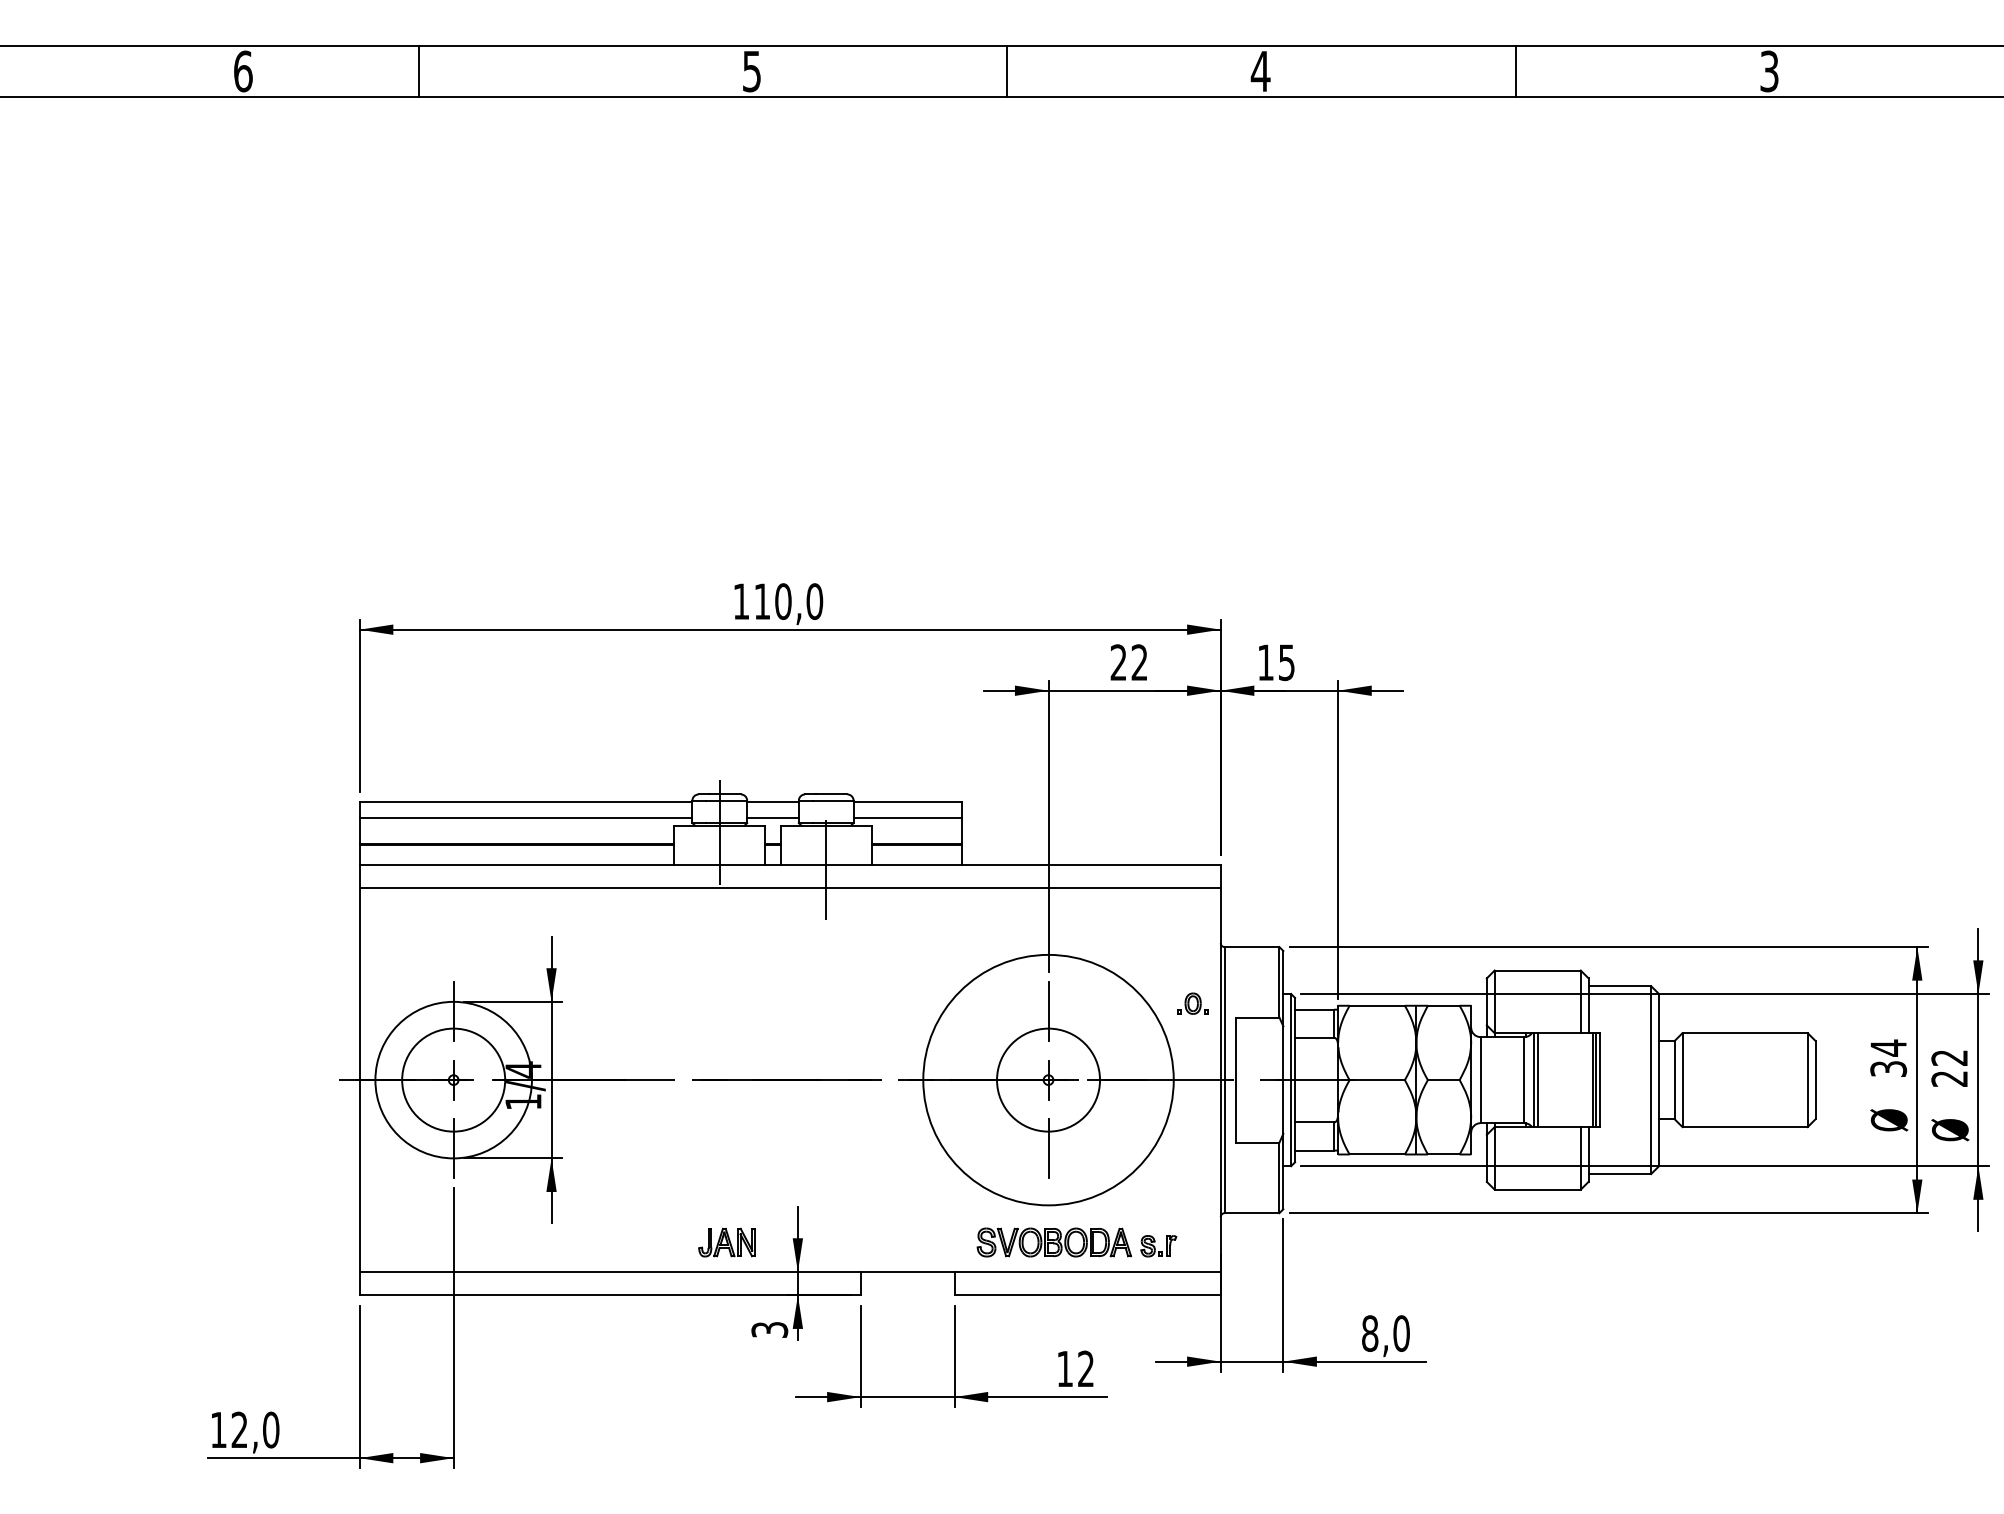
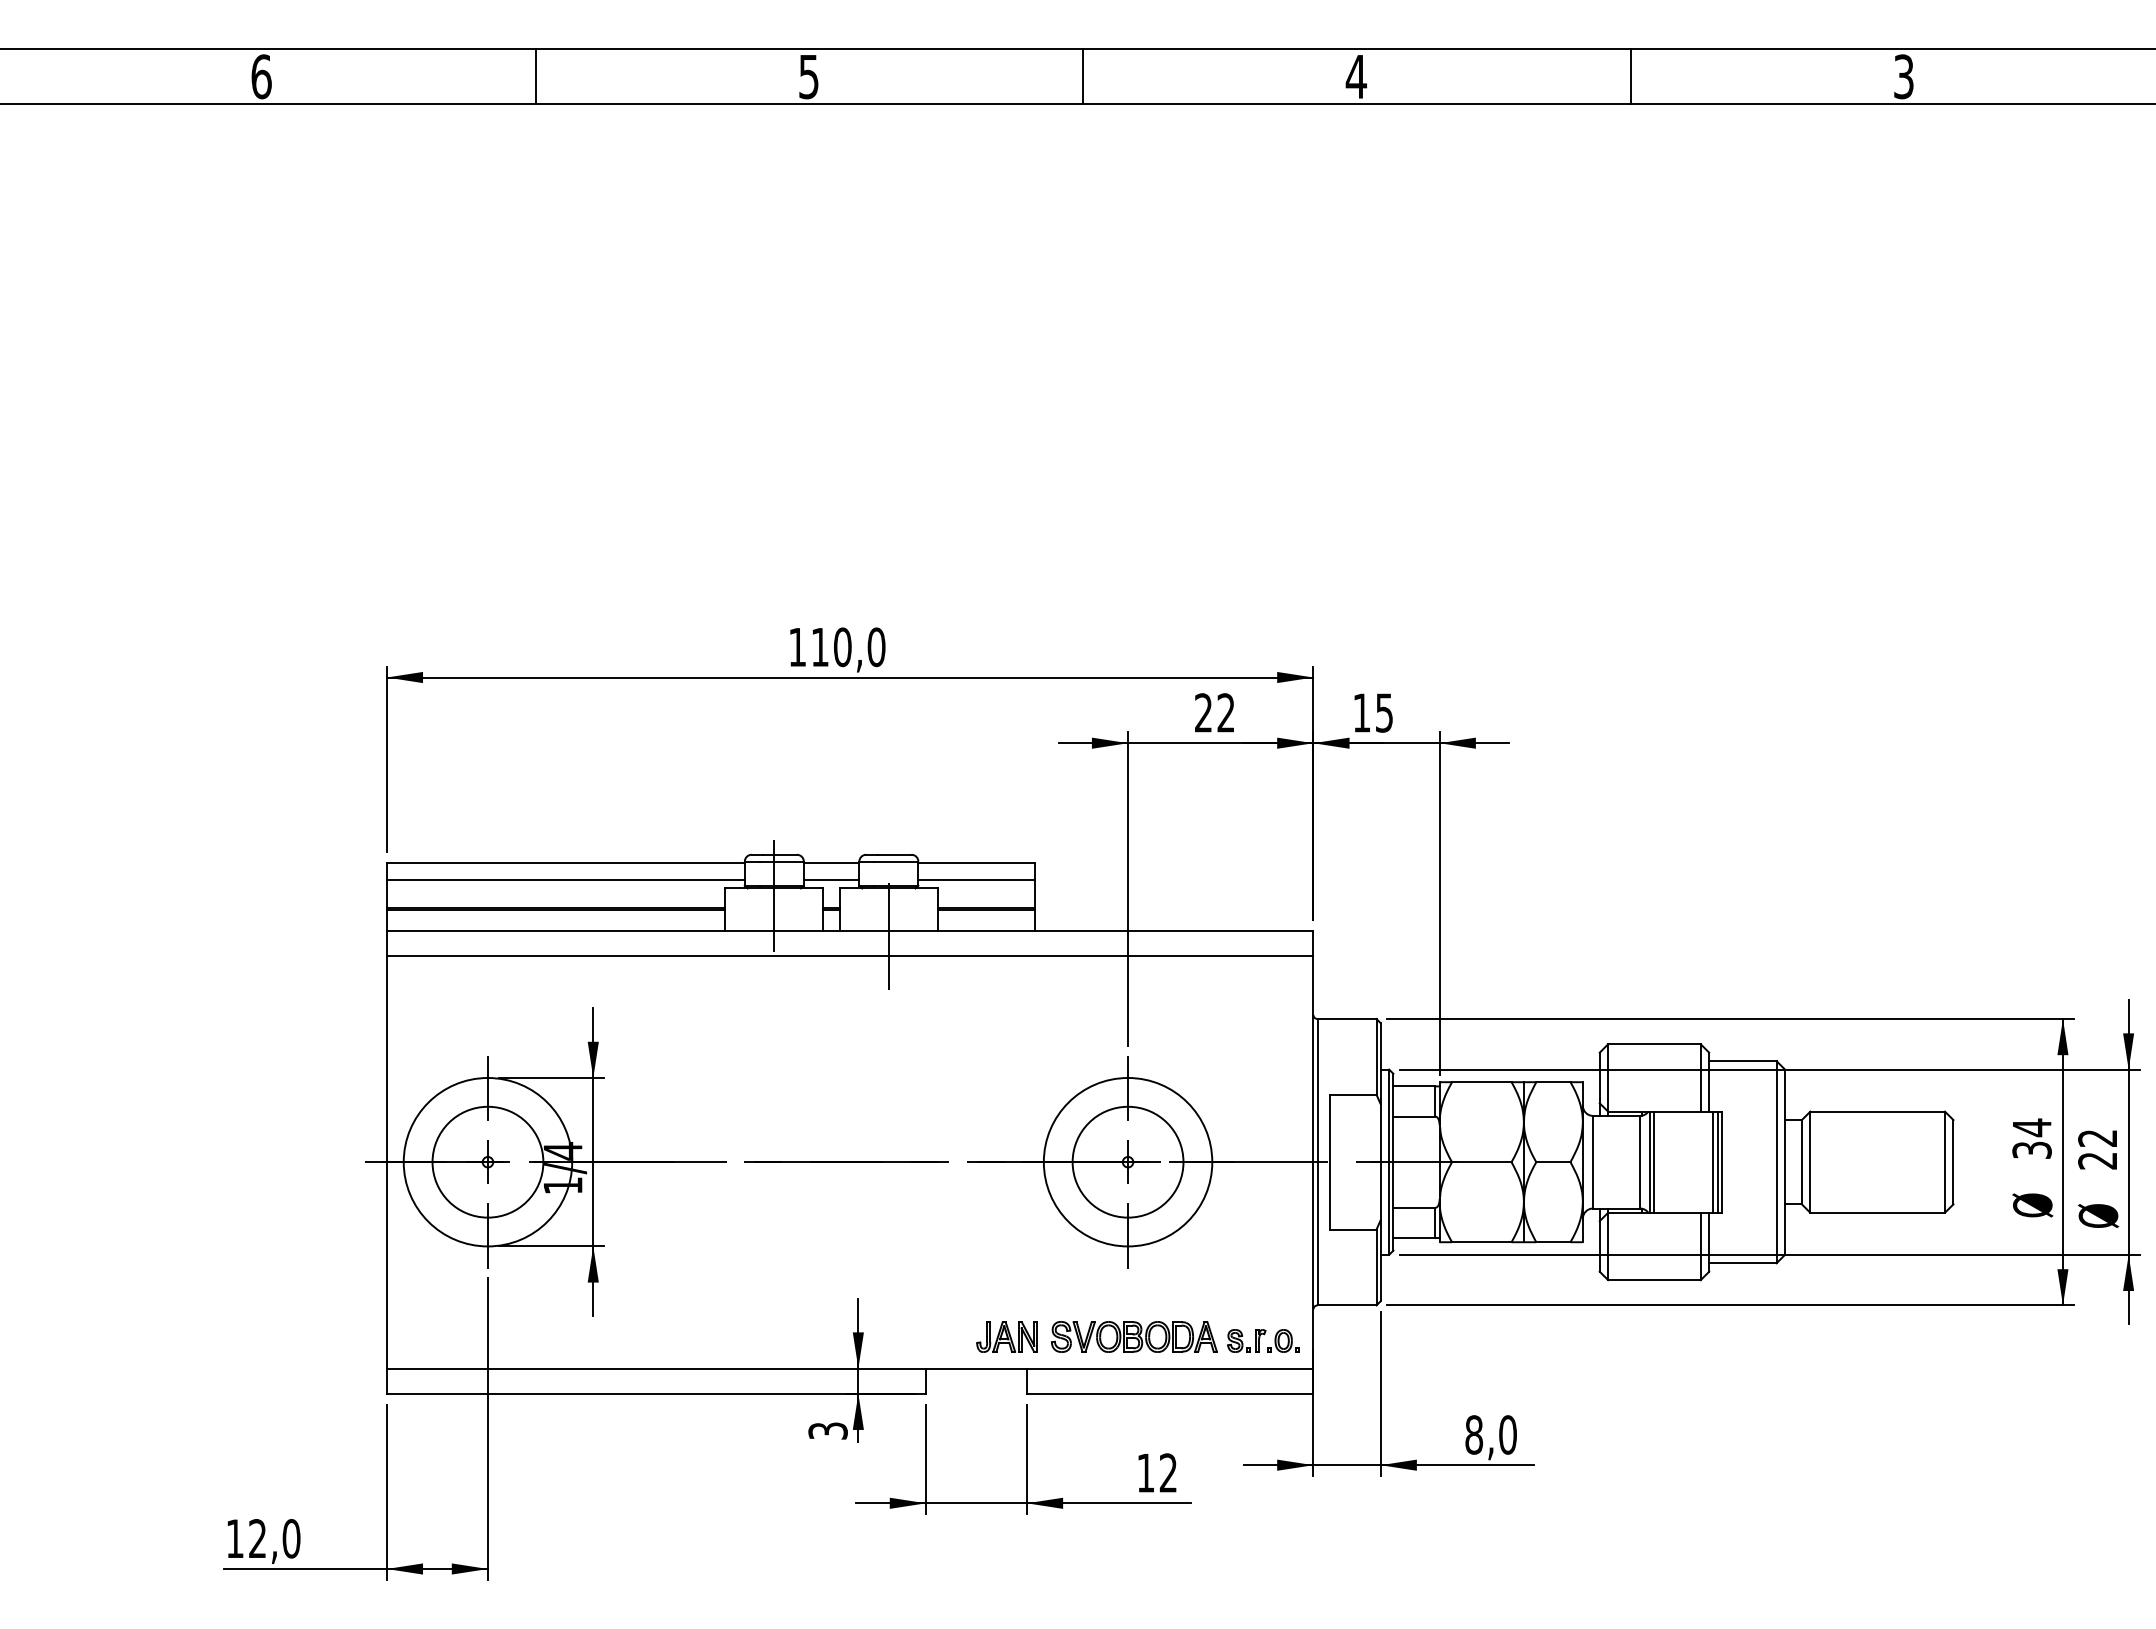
line: (418, 71) -> (535, 76), moved
part: (1192, 1003) -> (1283, 1340), moved
circle: (1048, 1079) -> (1127, 1161), size x0.62
part: (726, 1242) -> (1006, 1336), moved

